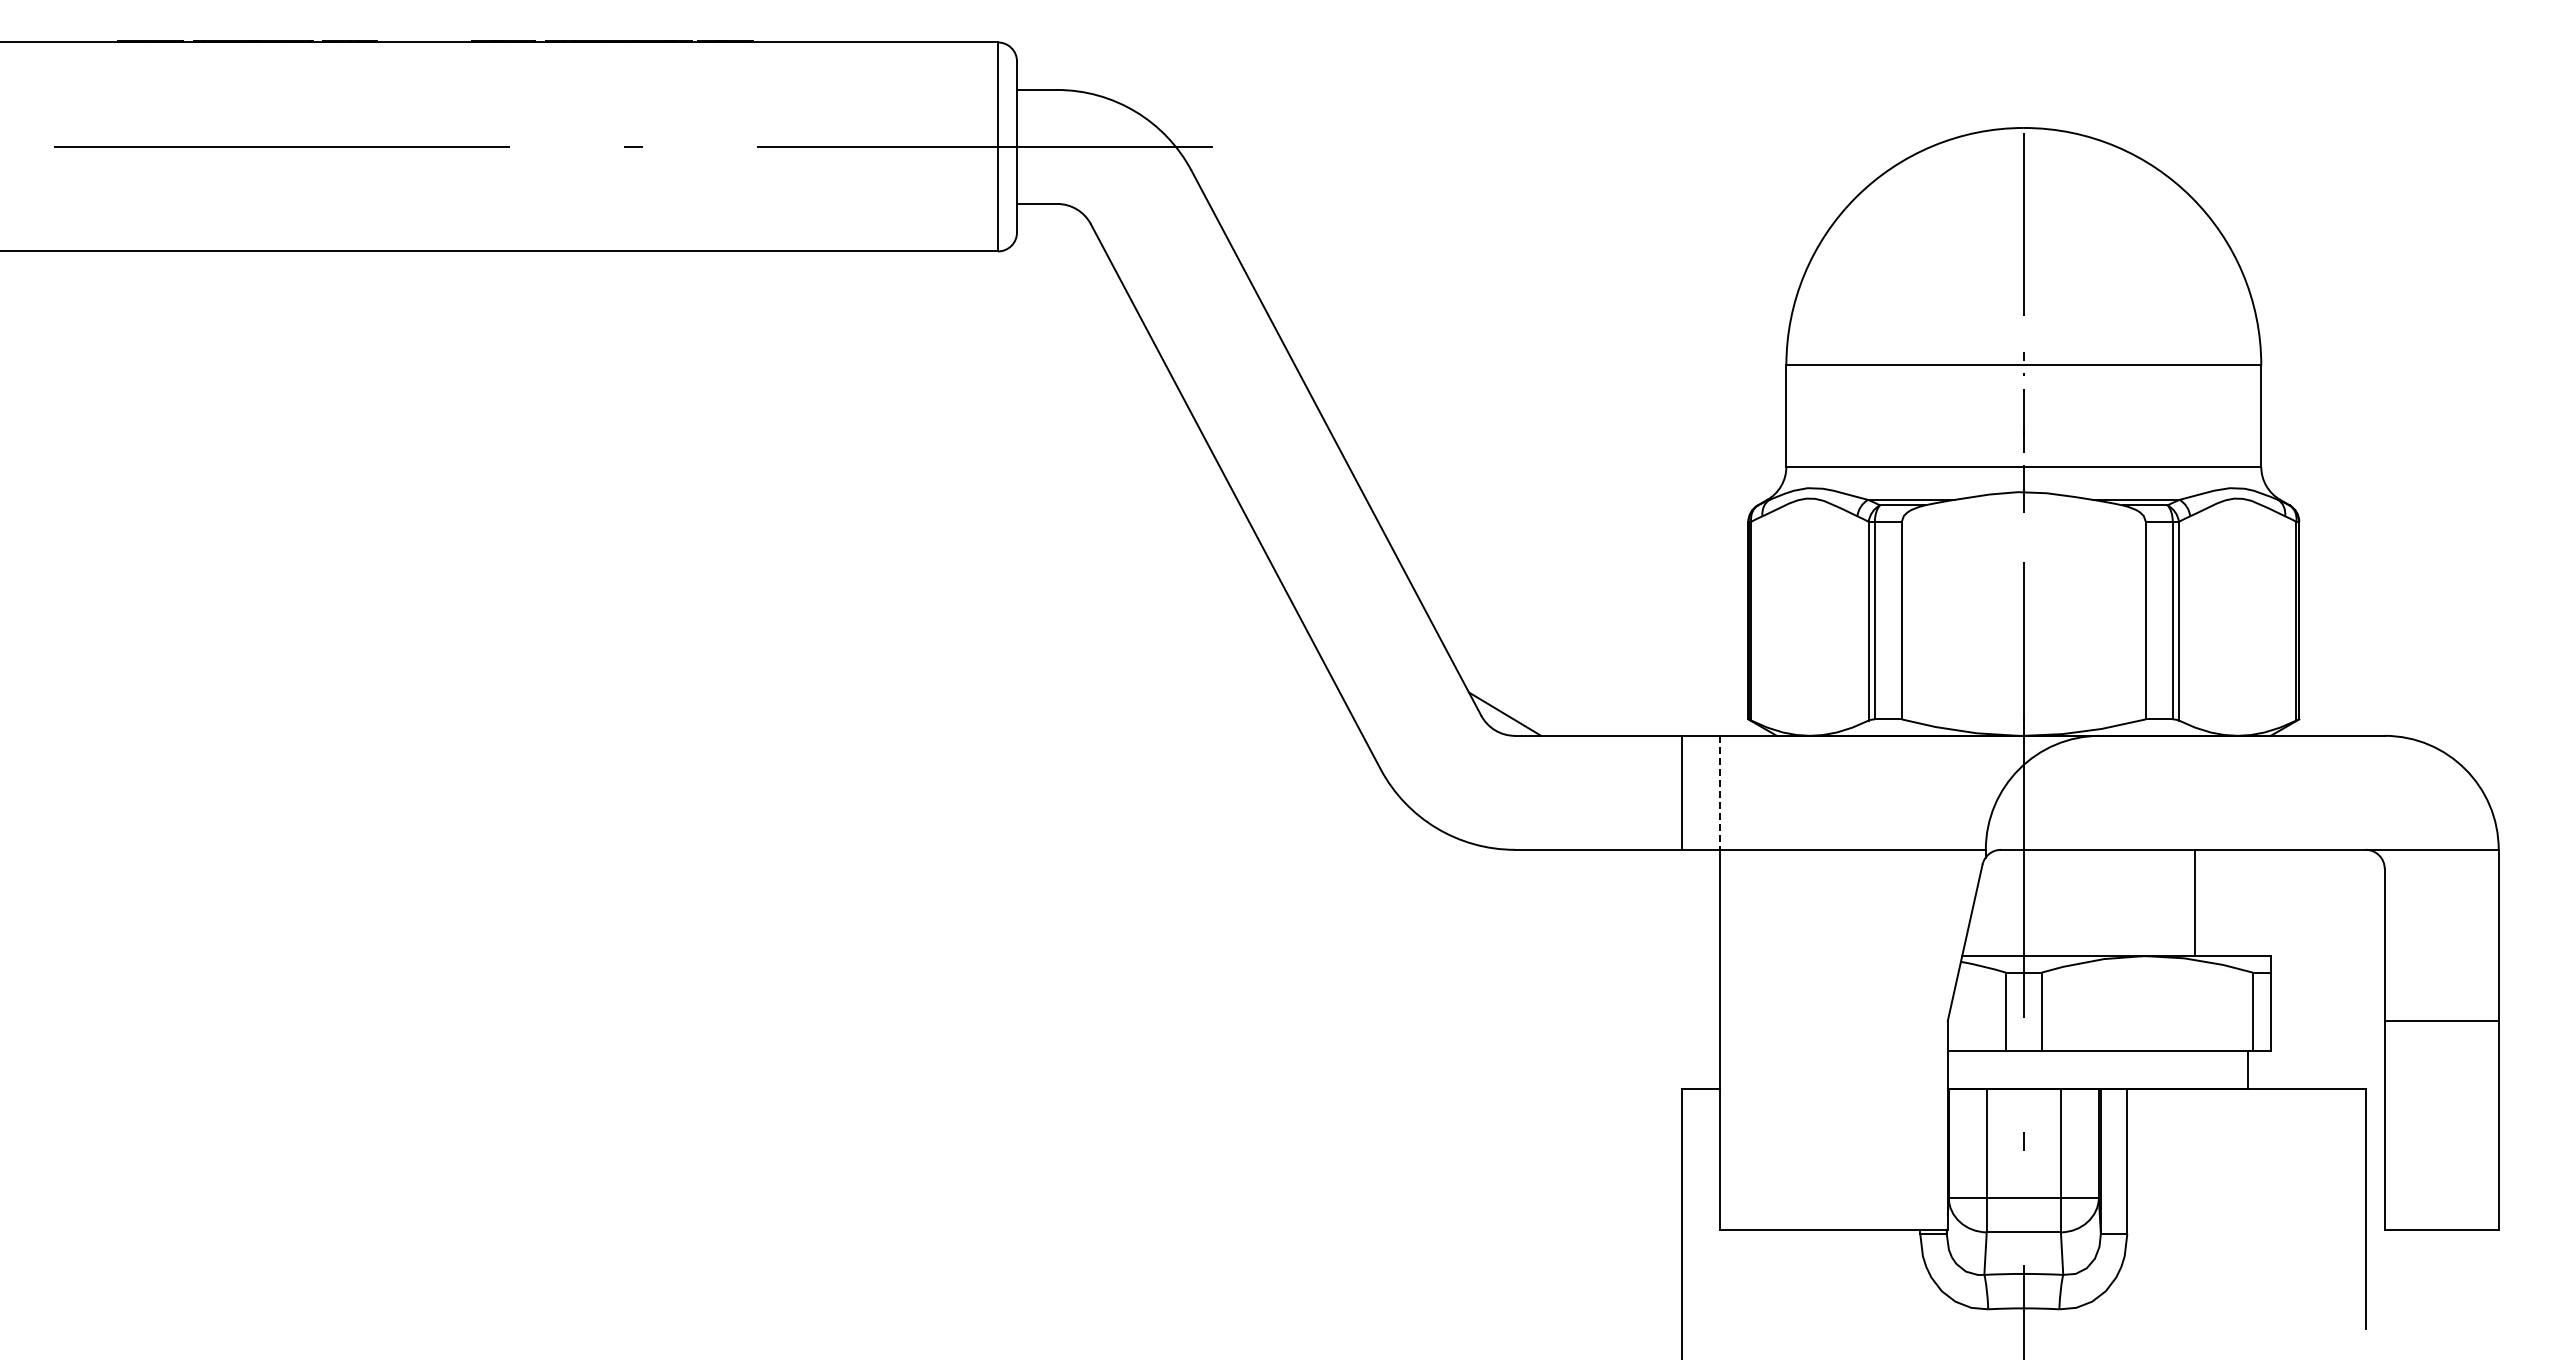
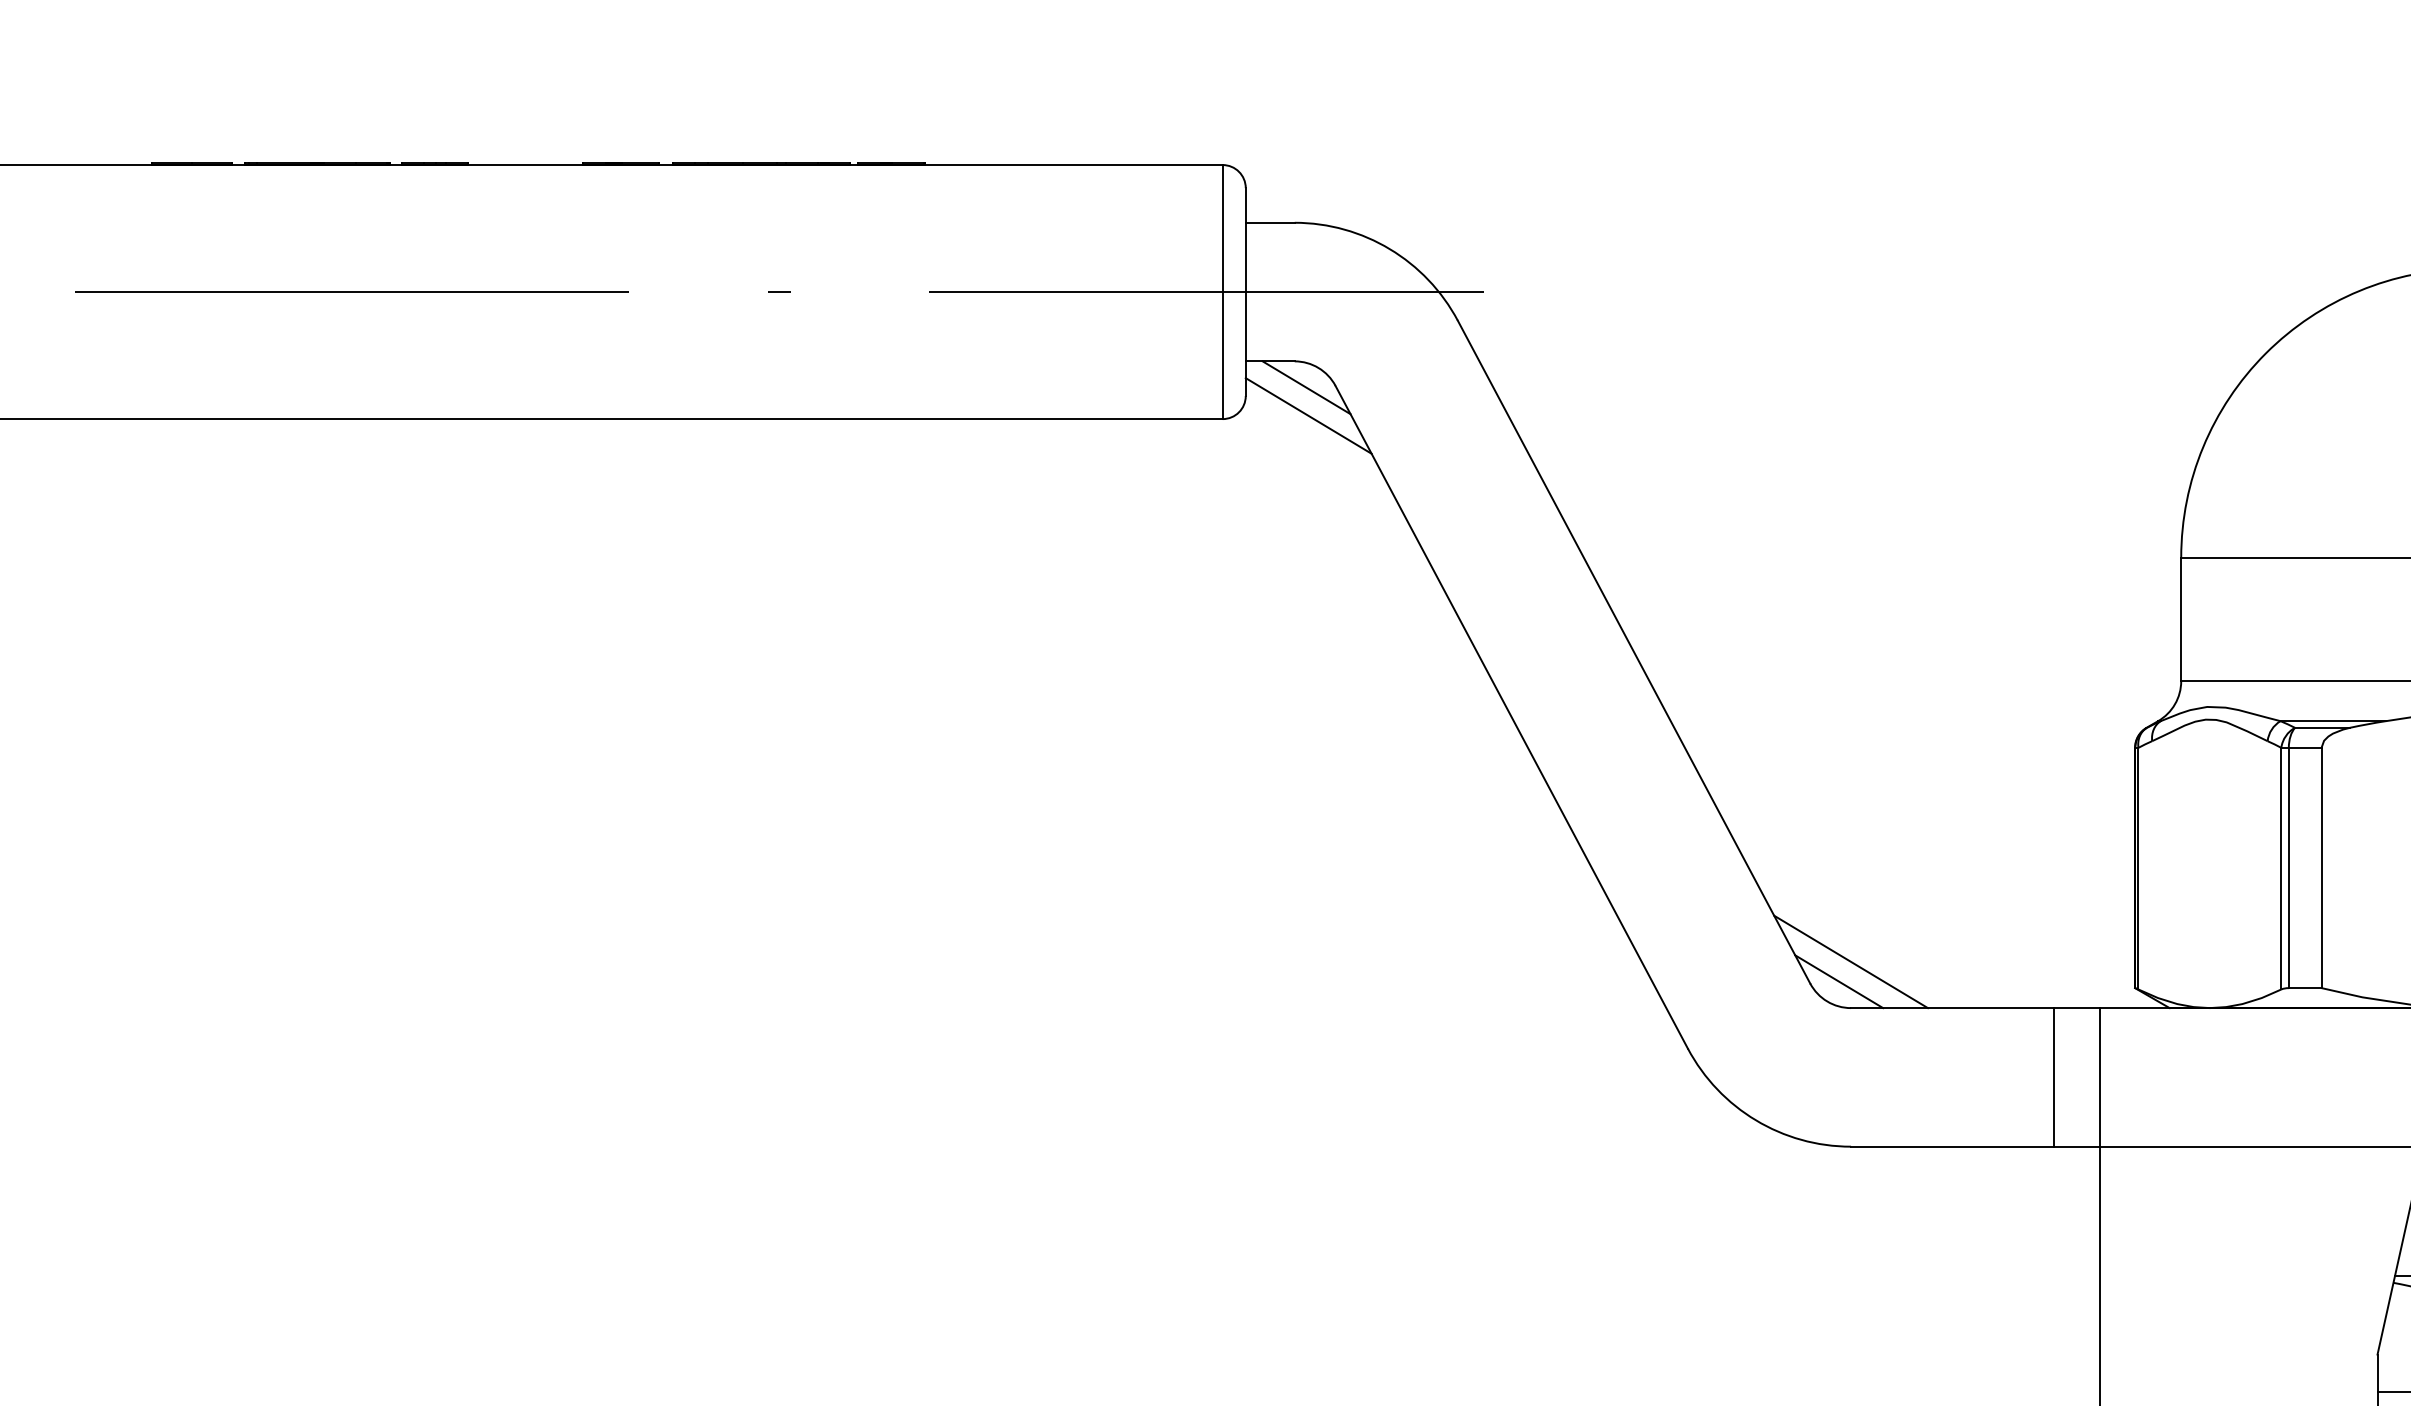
line: (1066, 225) -> (1305, 387), added
line: (1068, 248) -> (1308, 415), added
line: (1514, 697) -> (1850, 961), added
line: (1719, 792) -> (2099, 1076), dashed -> solid

